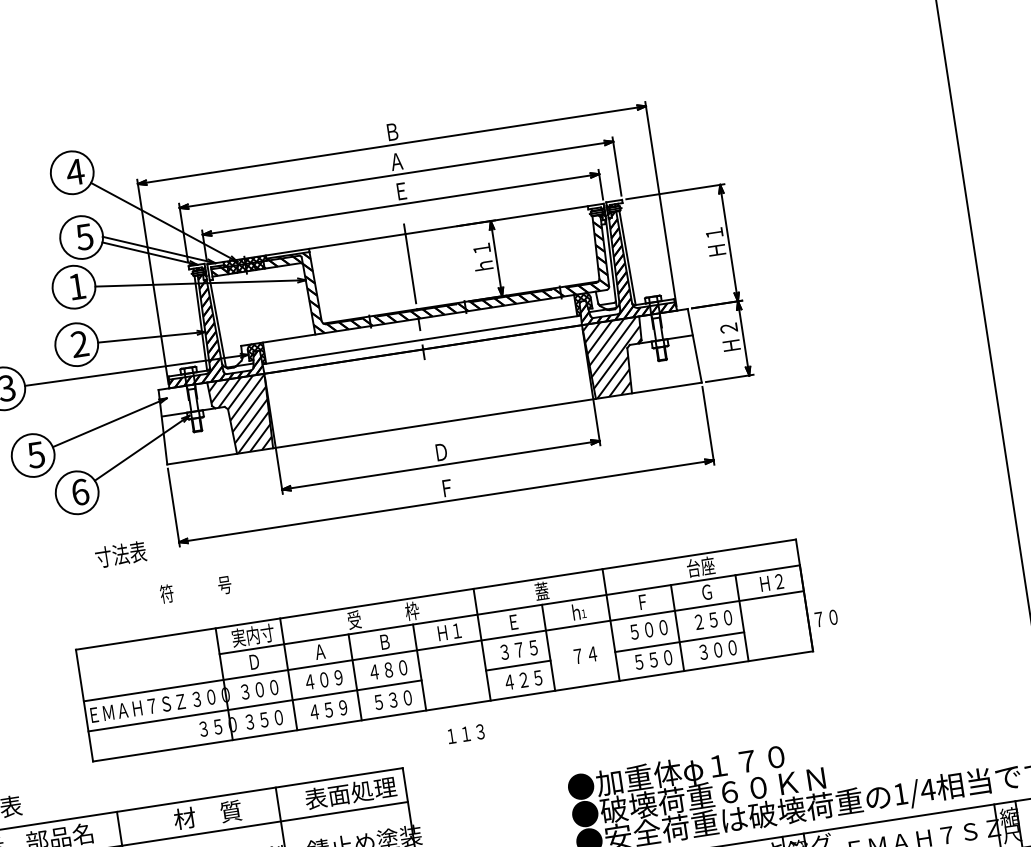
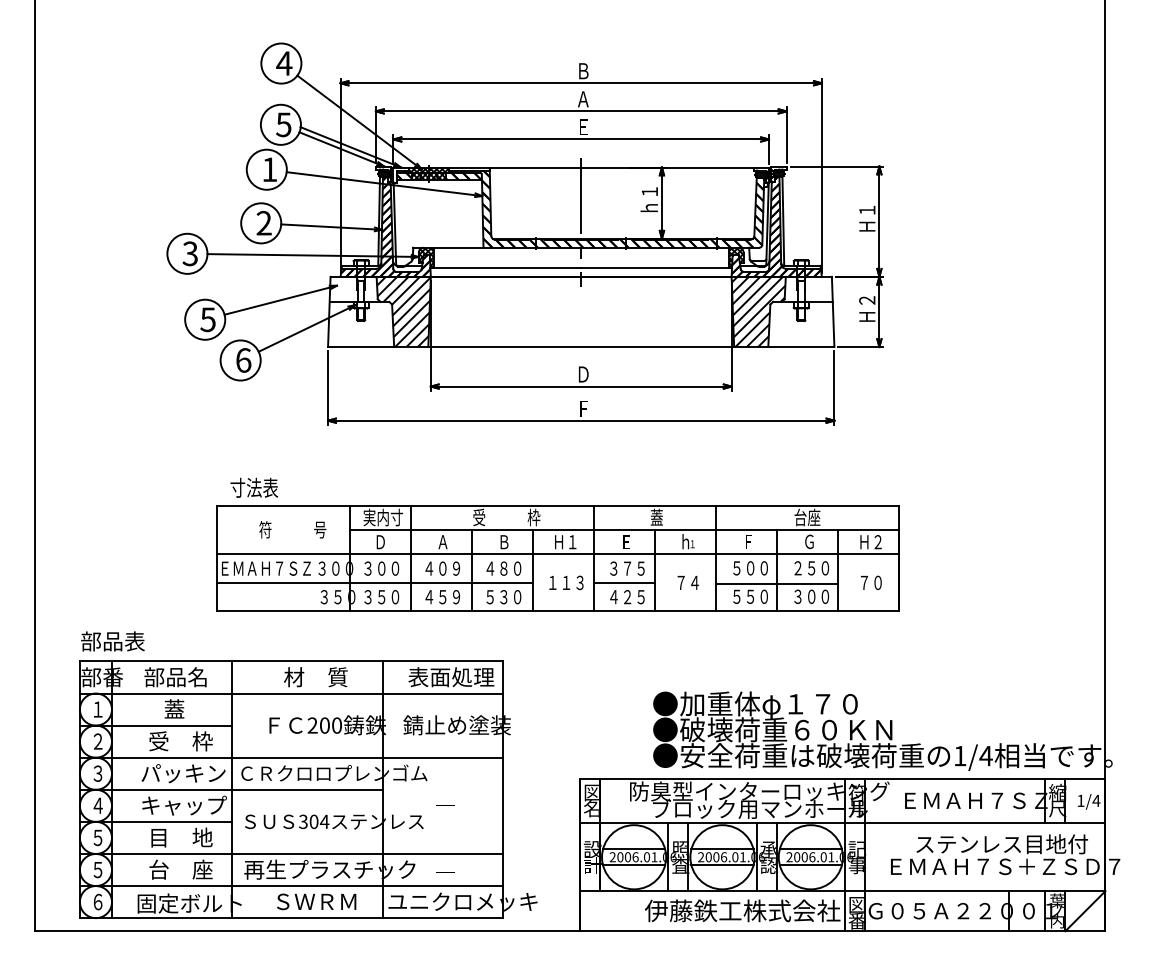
text: (120, 554) -> (254, 487), moved
text: (195, 589) -> (292, 529), moved
text: (826, 617) -> (871, 582), moved
text: (466, 733) -> (566, 582), moved

